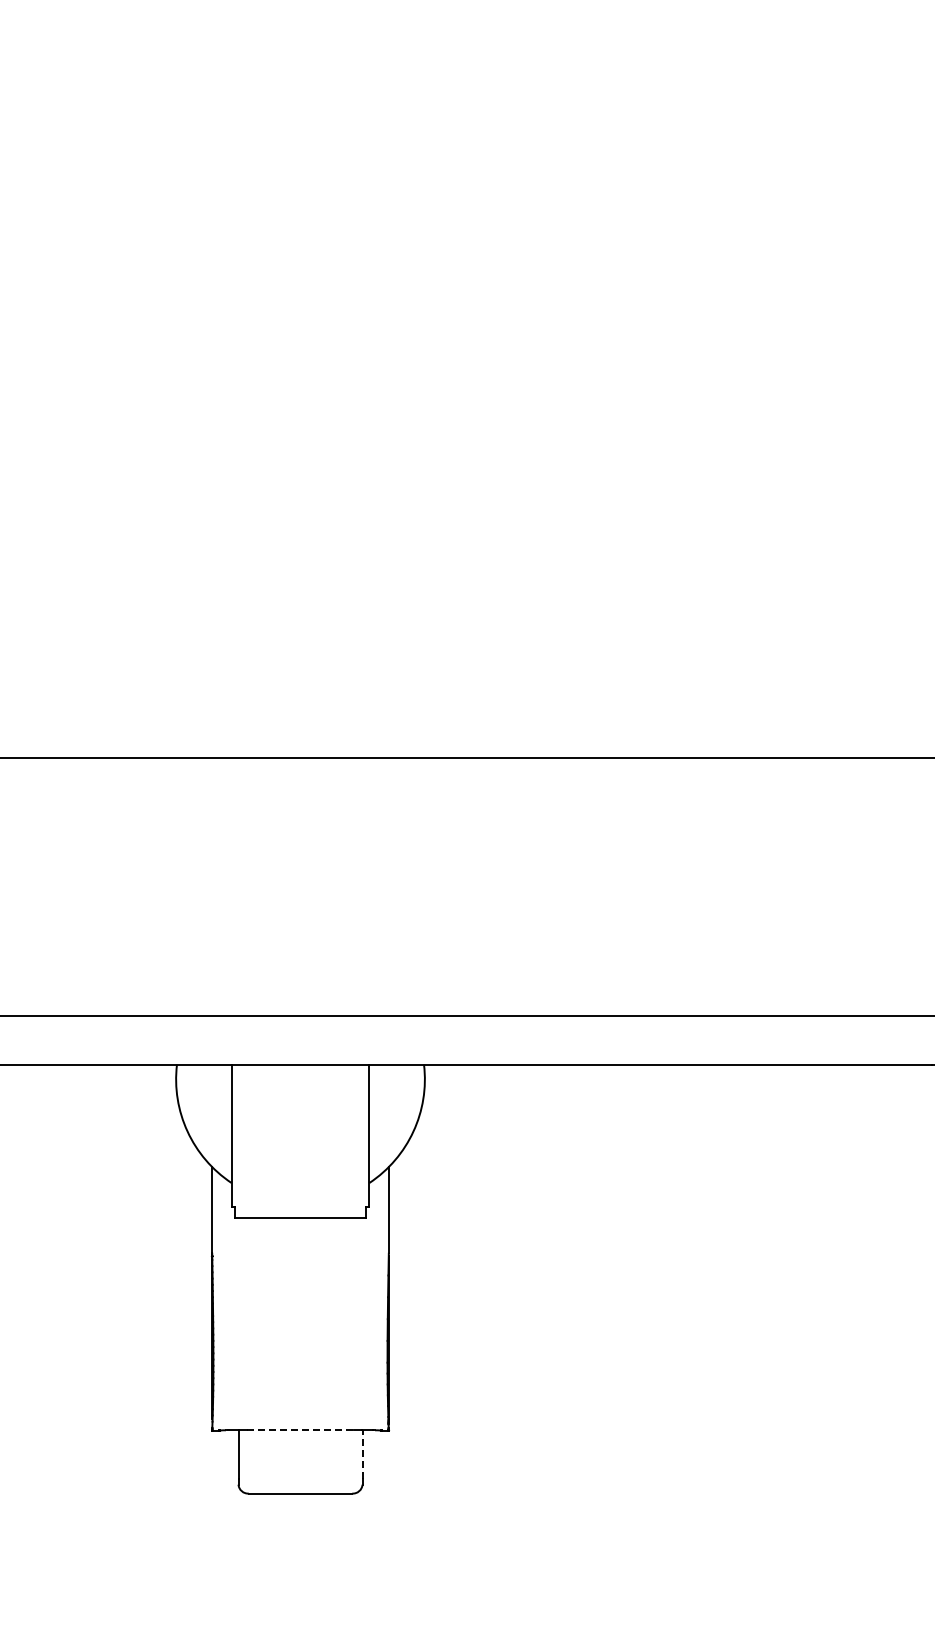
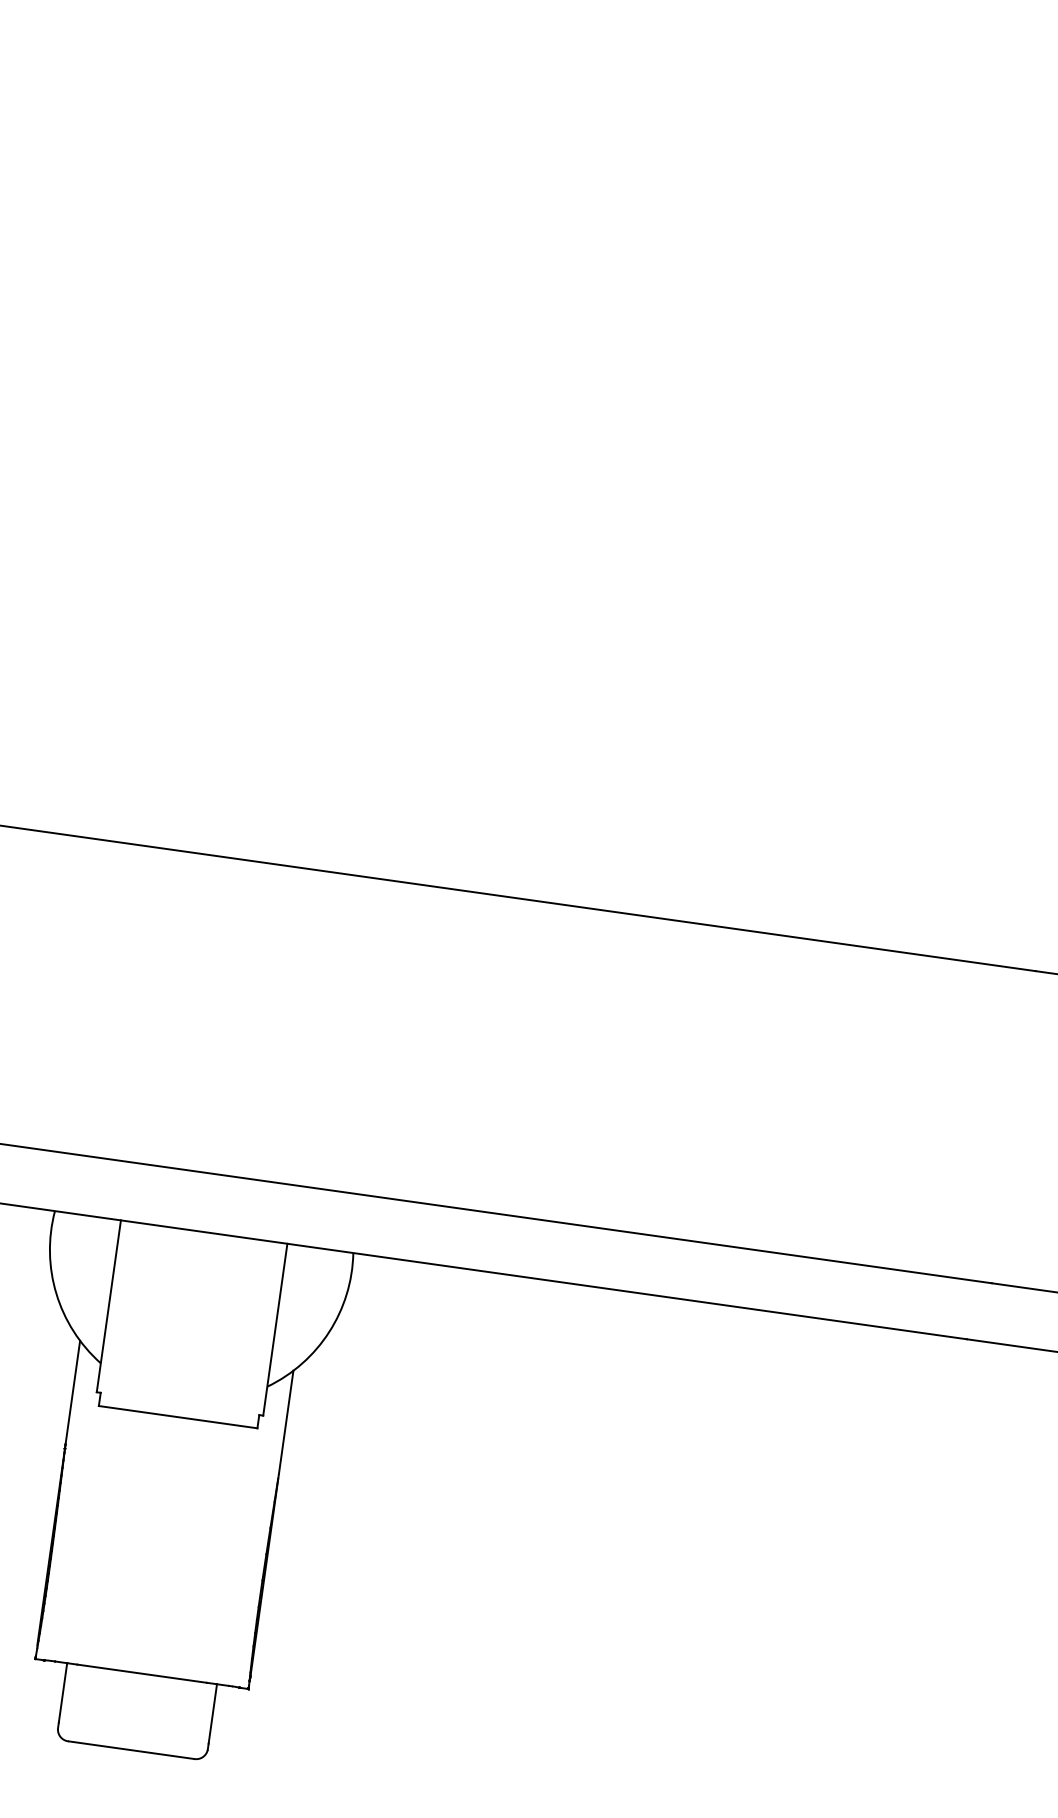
line: (300, 1430) -> (142, 1673), dashed -> solid
line: (362, 1454) -> (212, 1713), dashed -> solid

